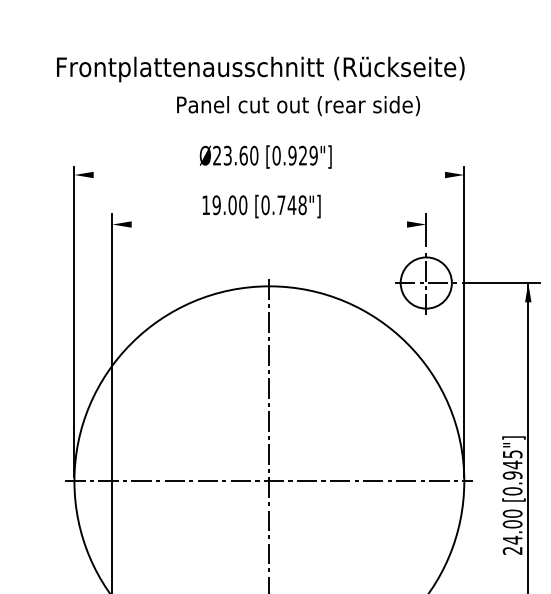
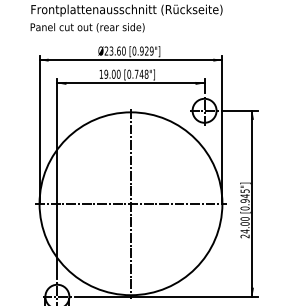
text: (298, 105) -> (87, 27), moved
line: (268, 175) -> (130, 60), added
line: (268, 224) -> (130, 83), added

